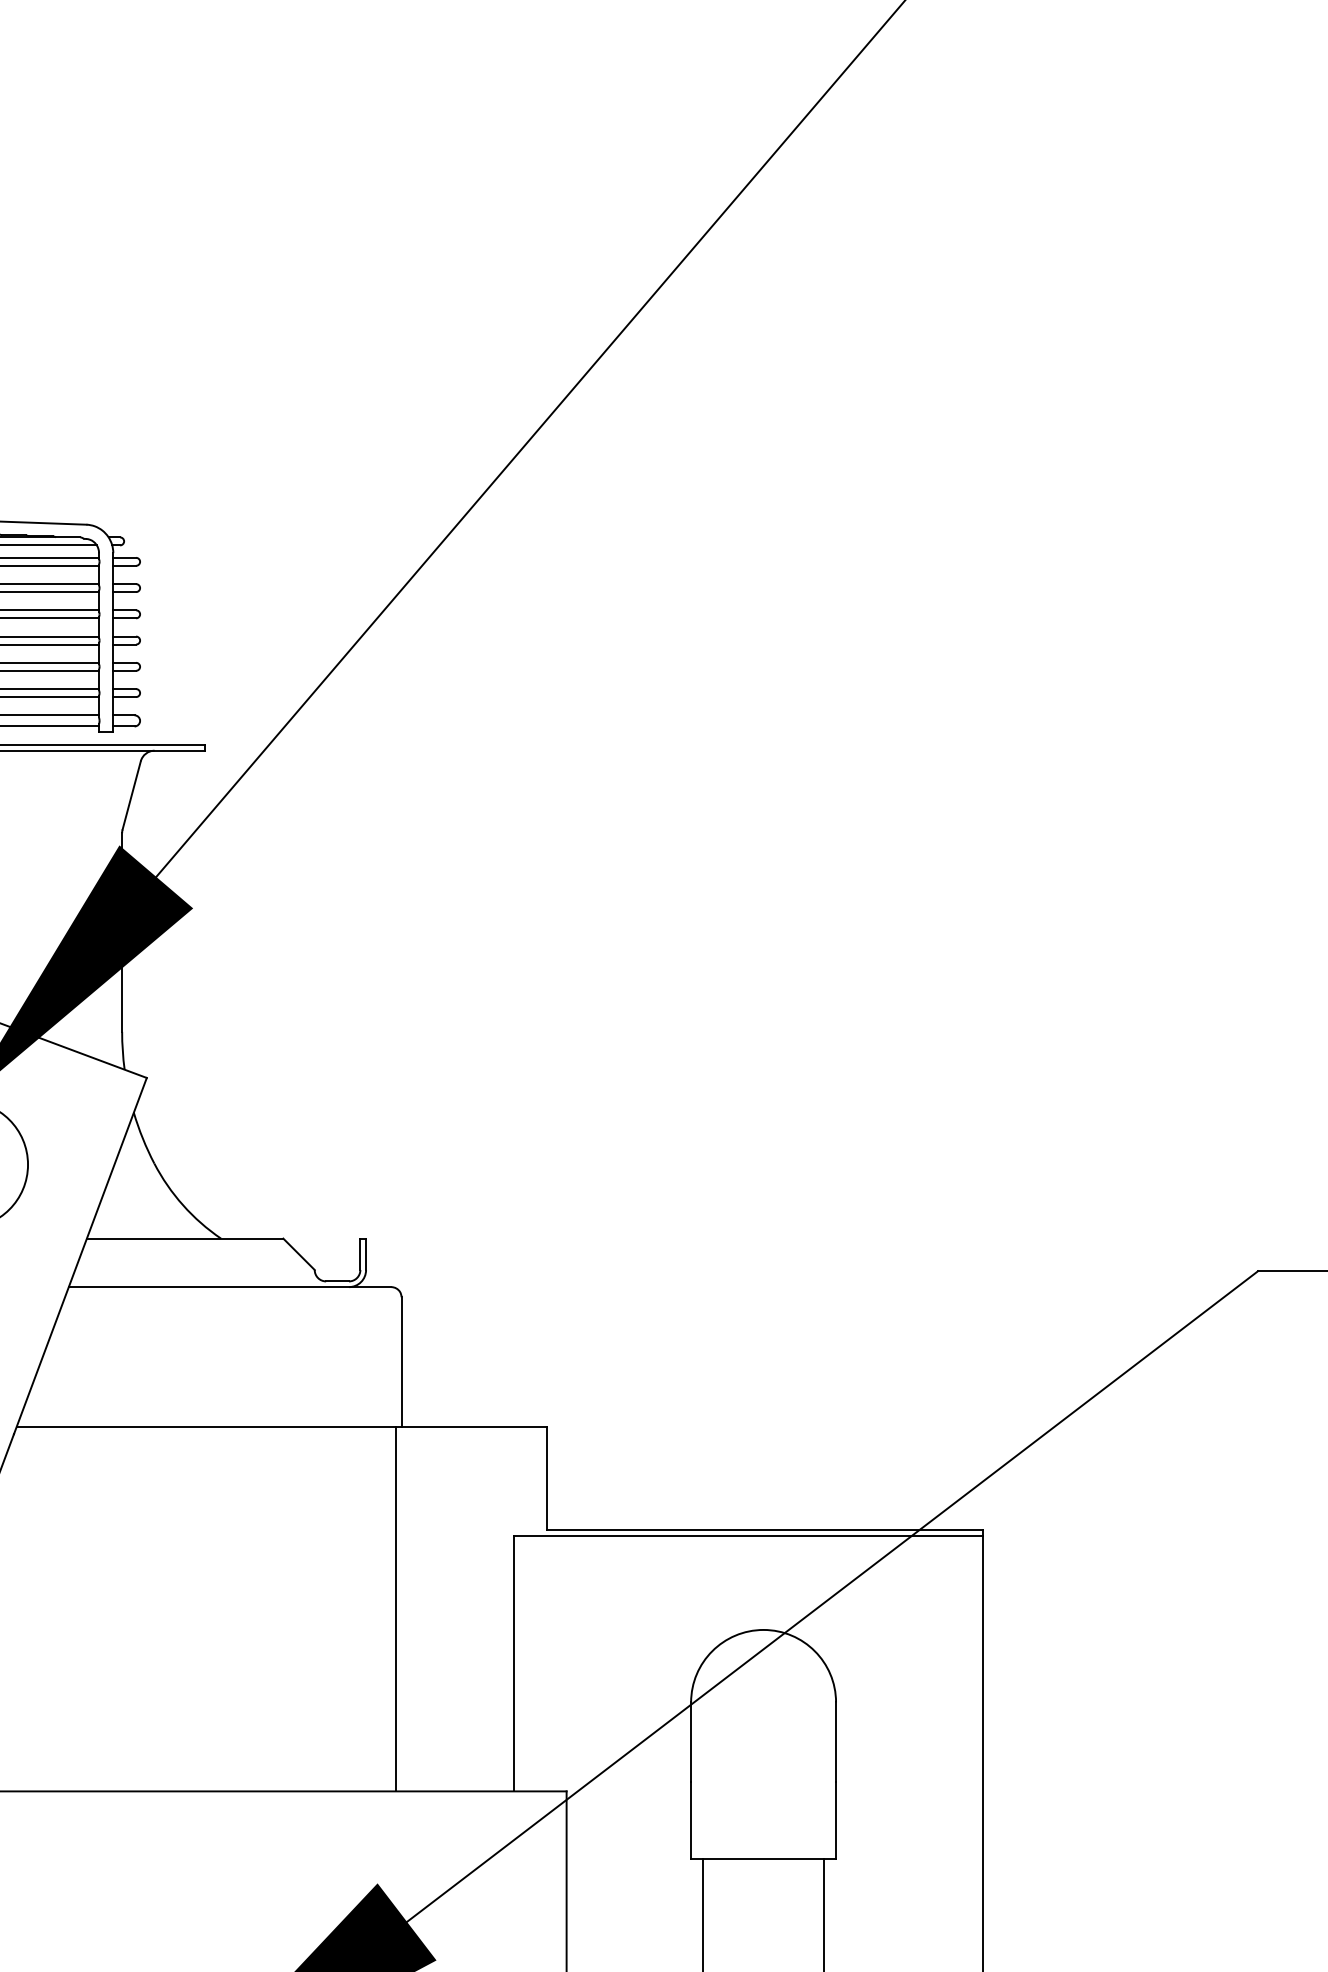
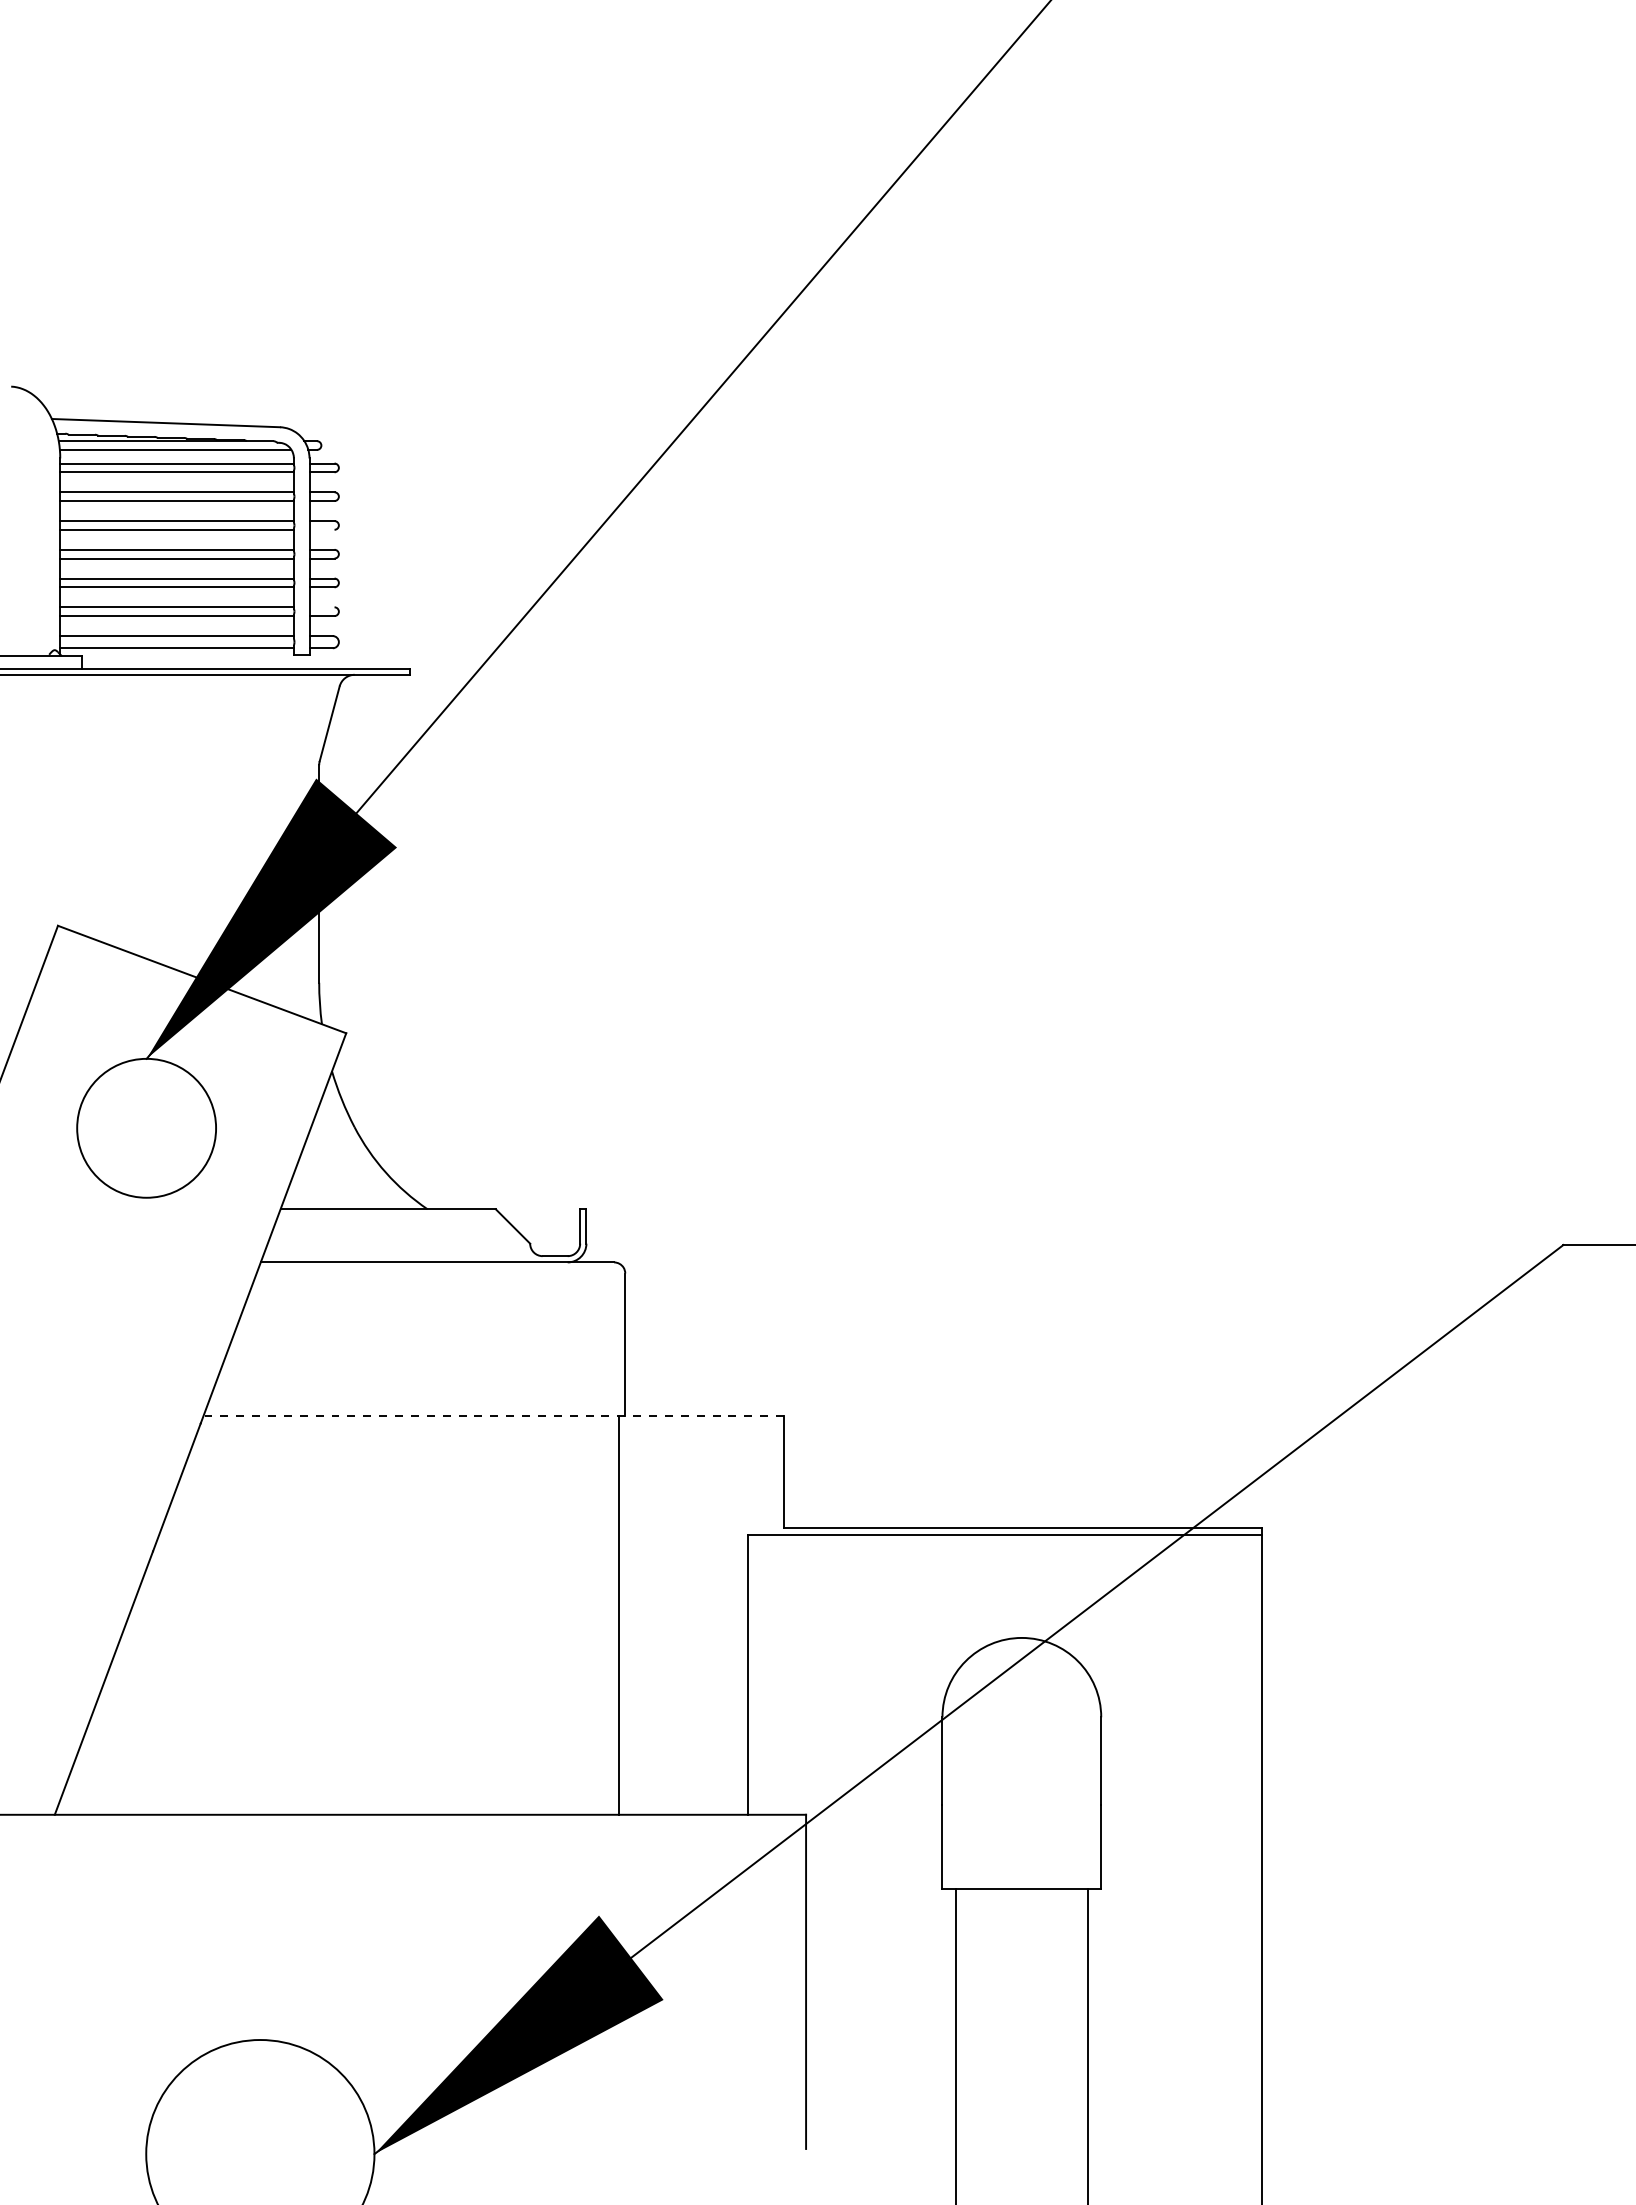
line: (124, 618) -> (321, 529), removed
line: (124, 689) -> (321, 607), removed
line: (281, 1426) -> (493, 1415), solid -> dashed

